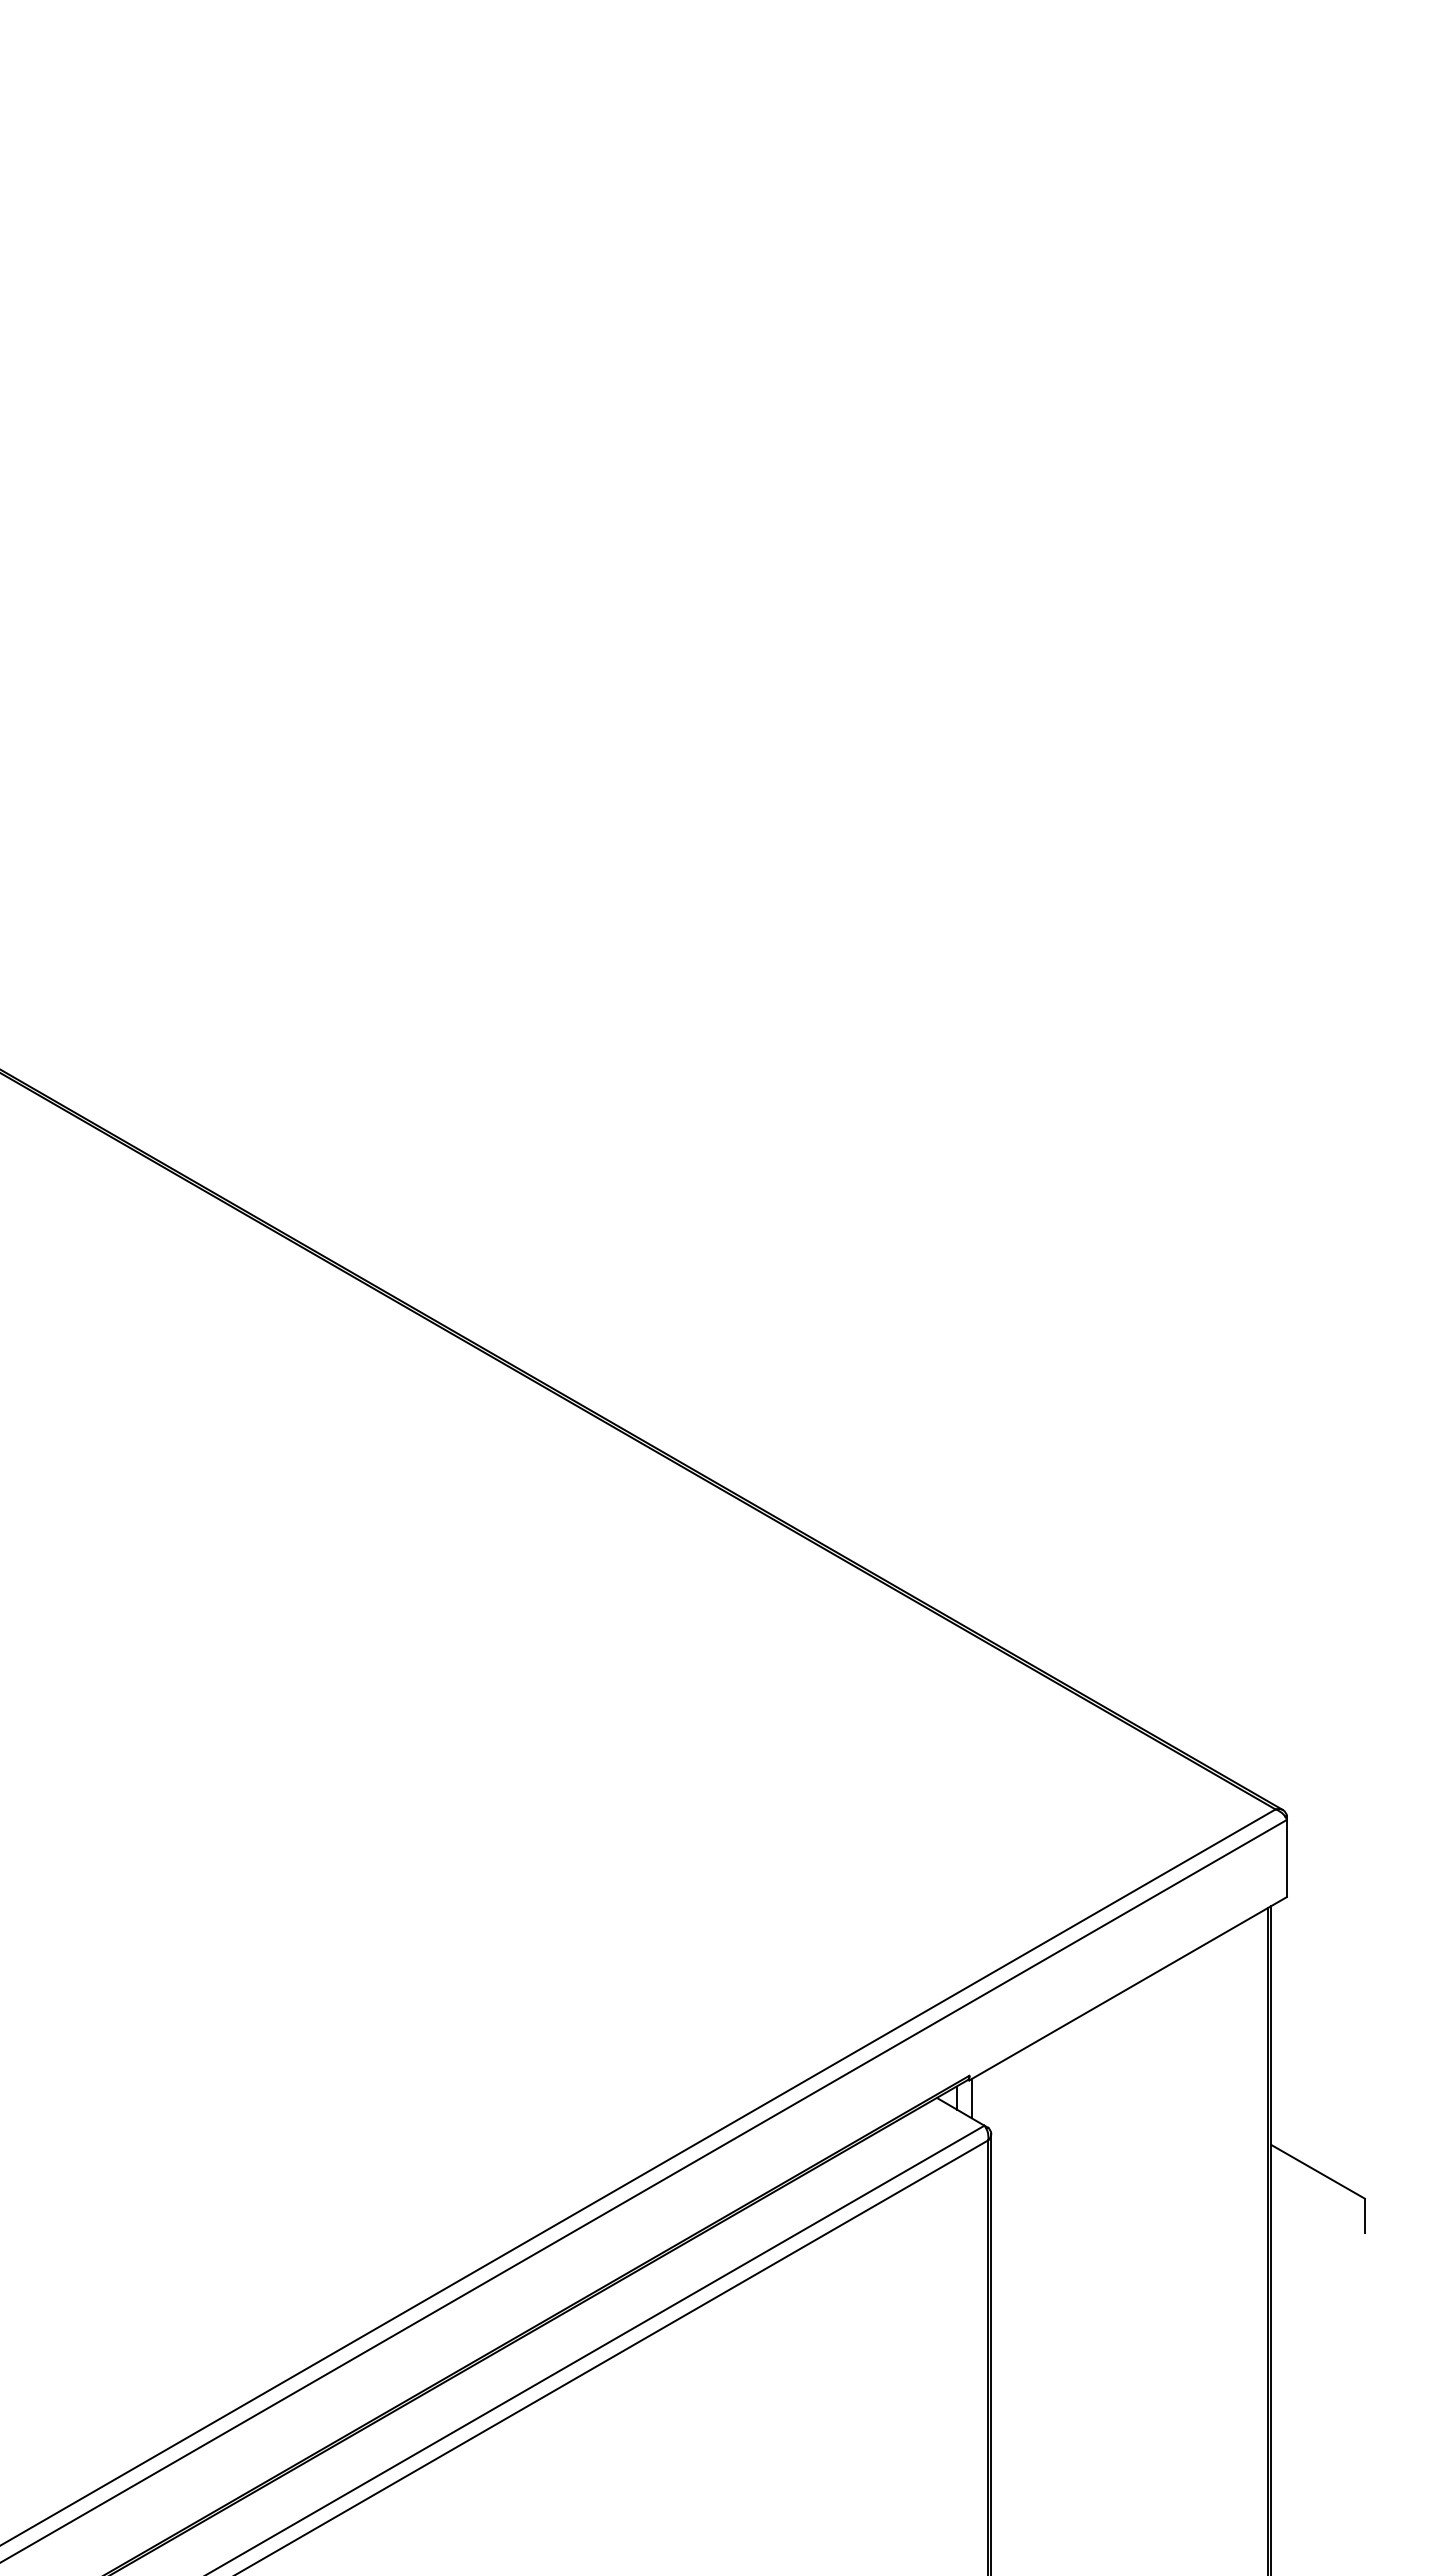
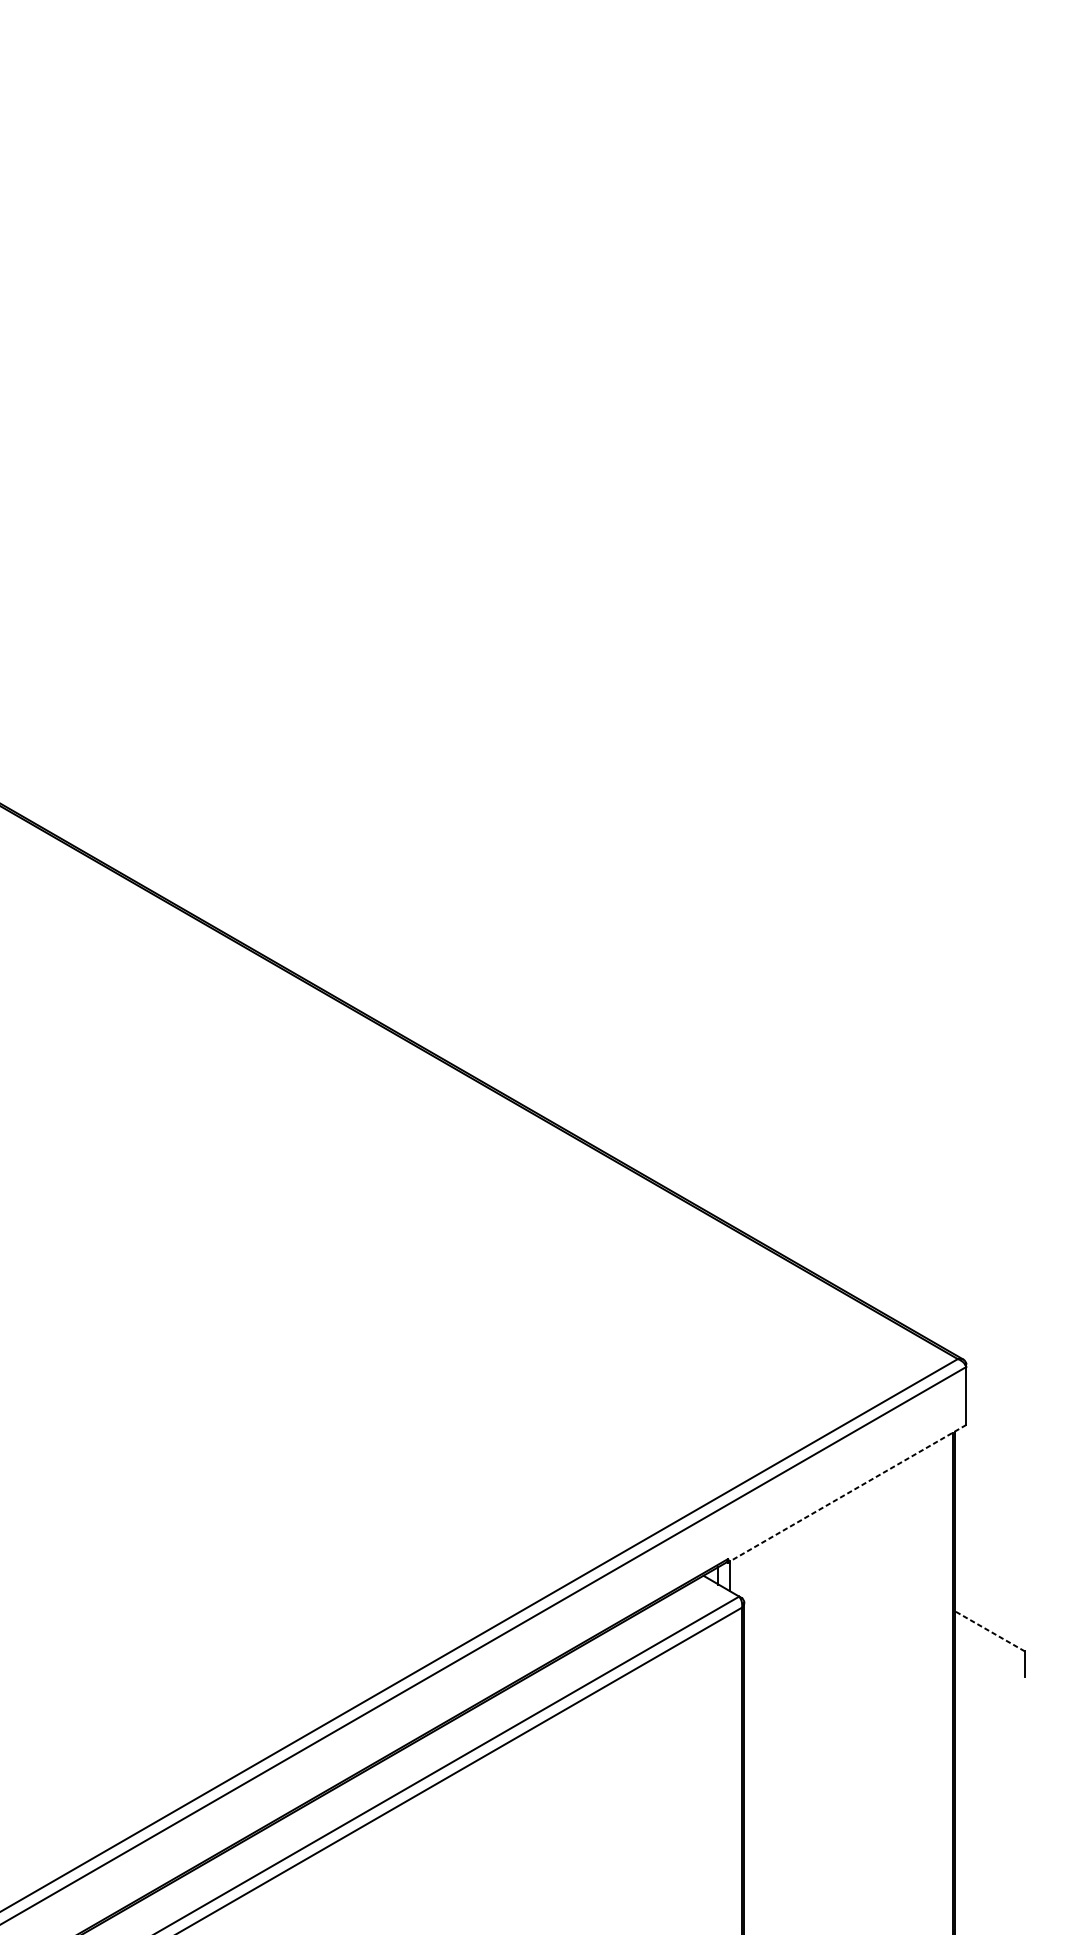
line: (1127, 1989) -> (846, 1494), solid -> dashed
line: (1318, 2171) -> (990, 1631), solid -> dashed

